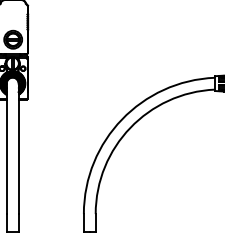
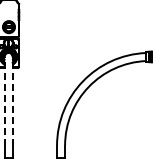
line: (6, 147) -> (4, 100), solid -> dashed
line: (18, 147) -> (12, 100), solid -> dashed

